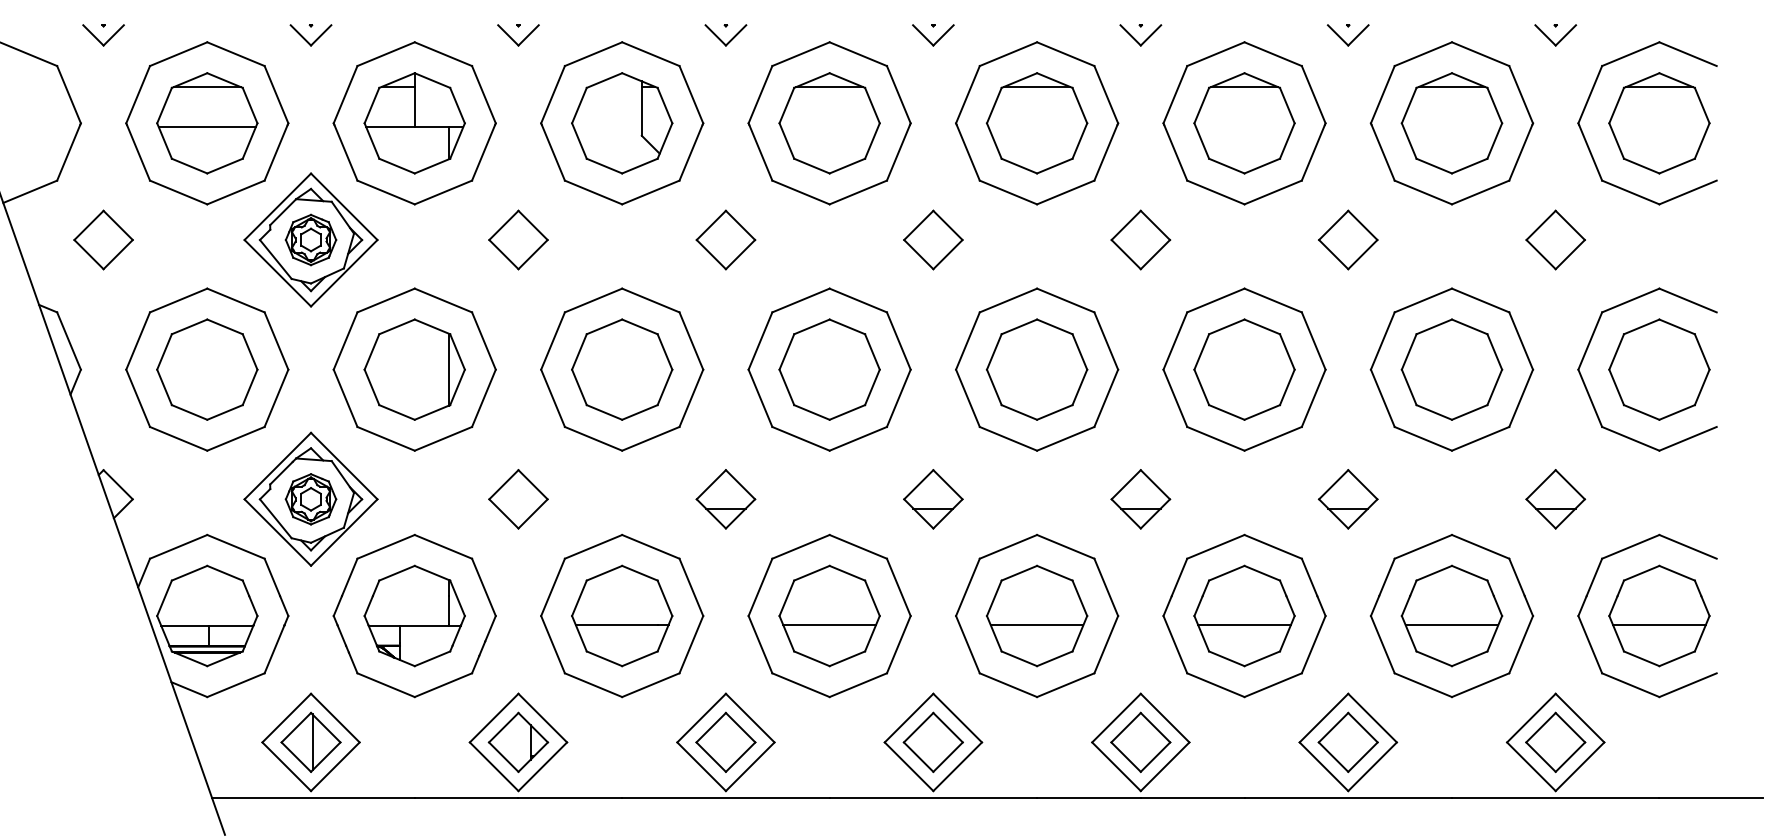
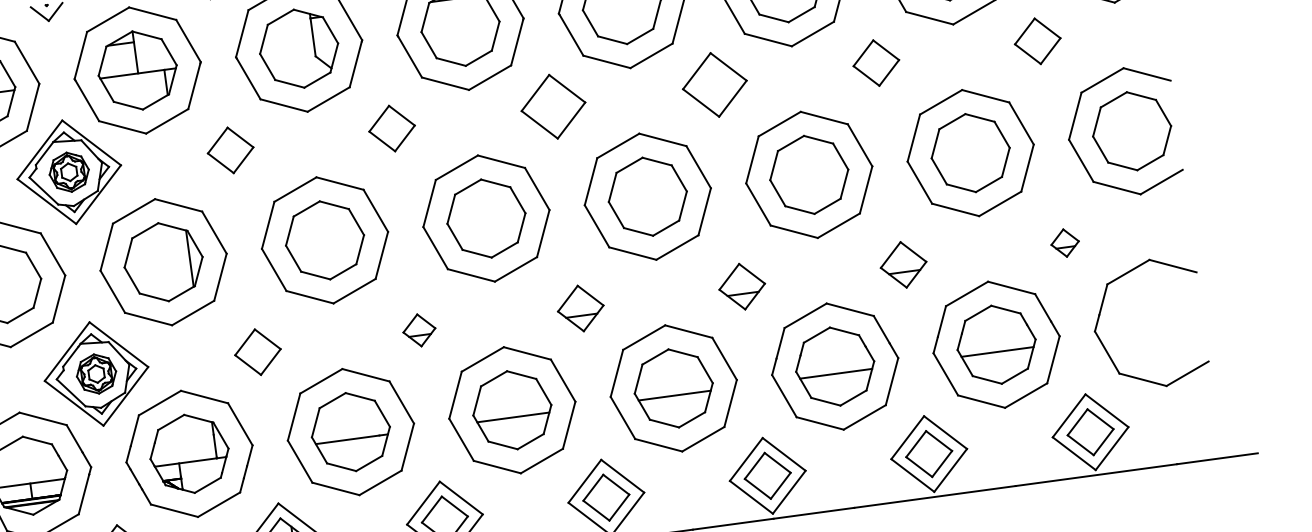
part: (933, 239) -> (553, 106), size x1.4
part: (1140, 239) -> (714, 84), size x1.4
part: (725, 499) -> (419, 330), size x0.7
part: (1555, 499) -> (1064, 243), size x0.6
part: (1659, 615) -> (1158, 322), removed

